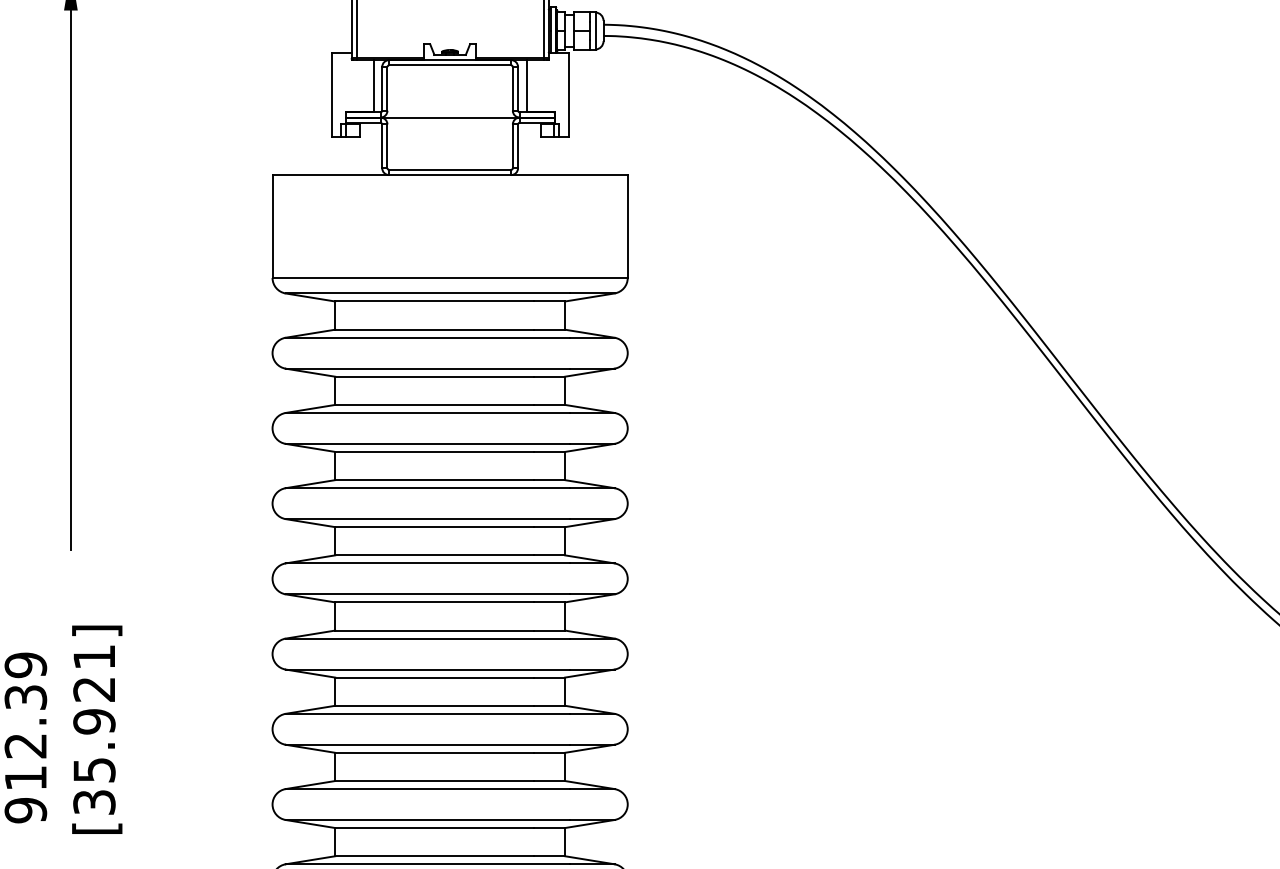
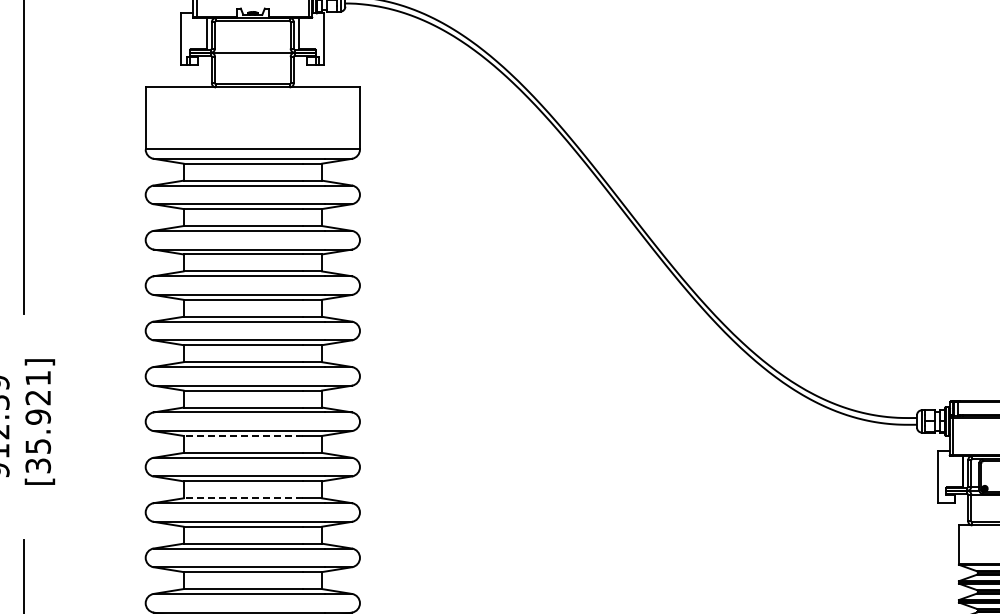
line: (434, 752) -> (243, 435), solid -> dashed
line: (434, 856) -> (243, 498), solid -> dashed

